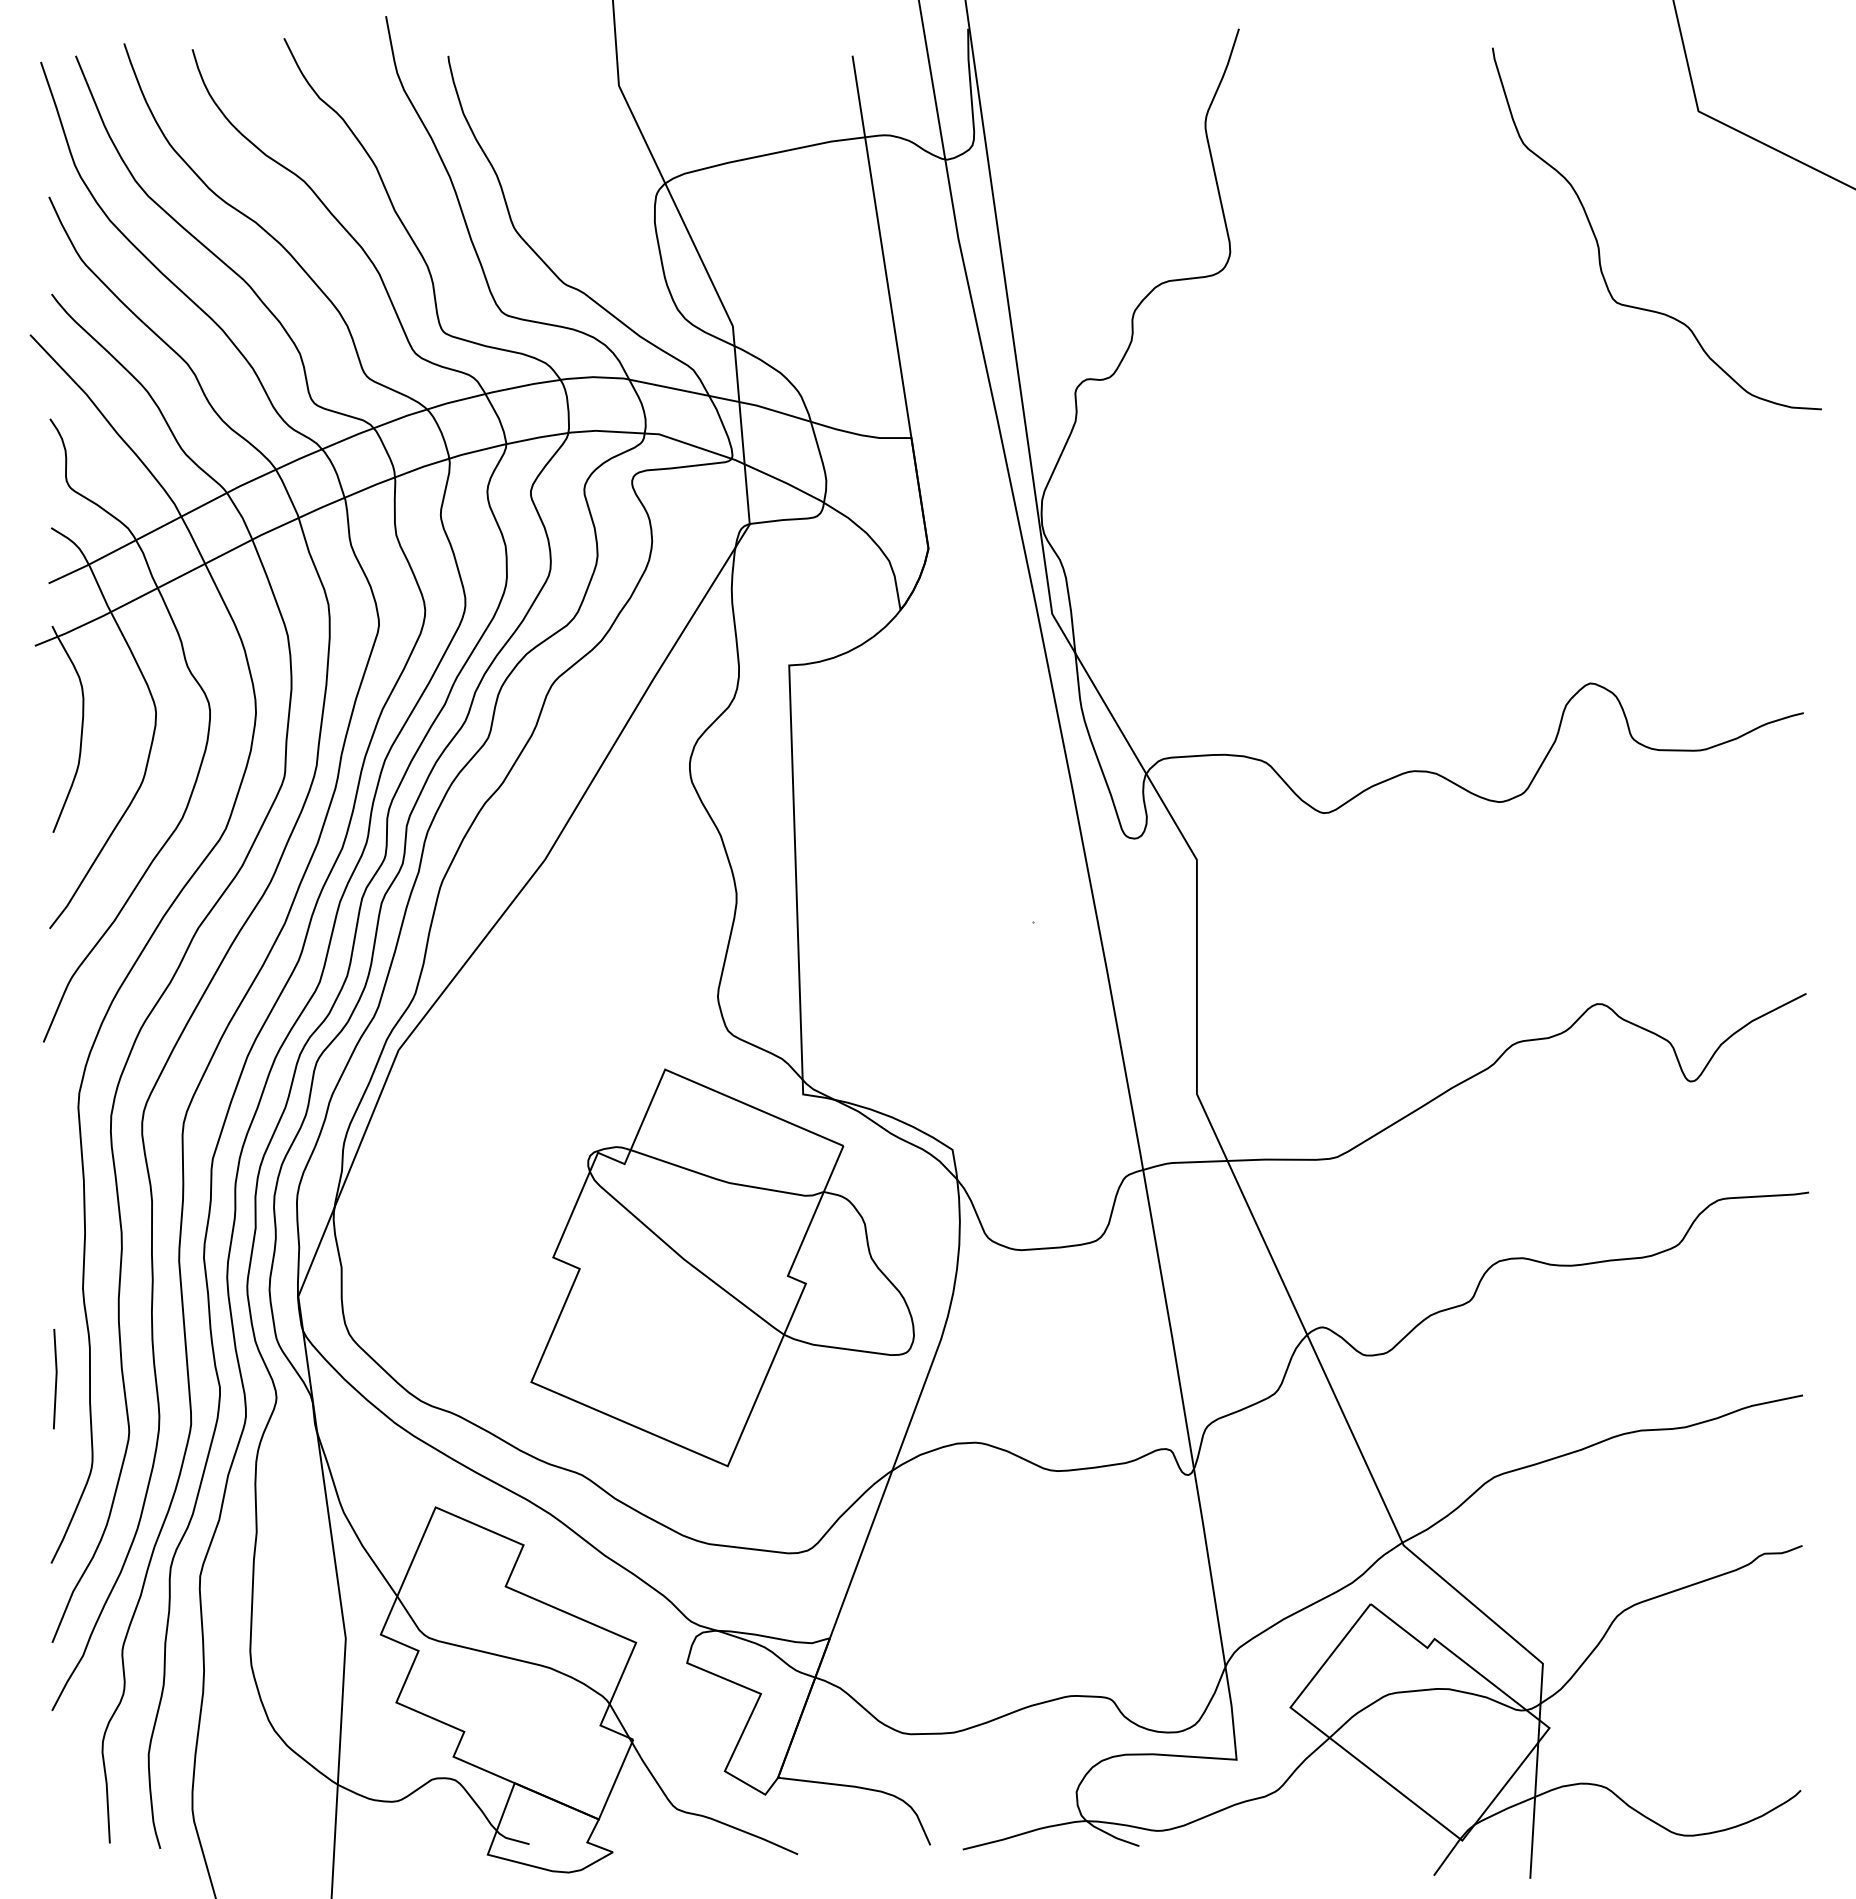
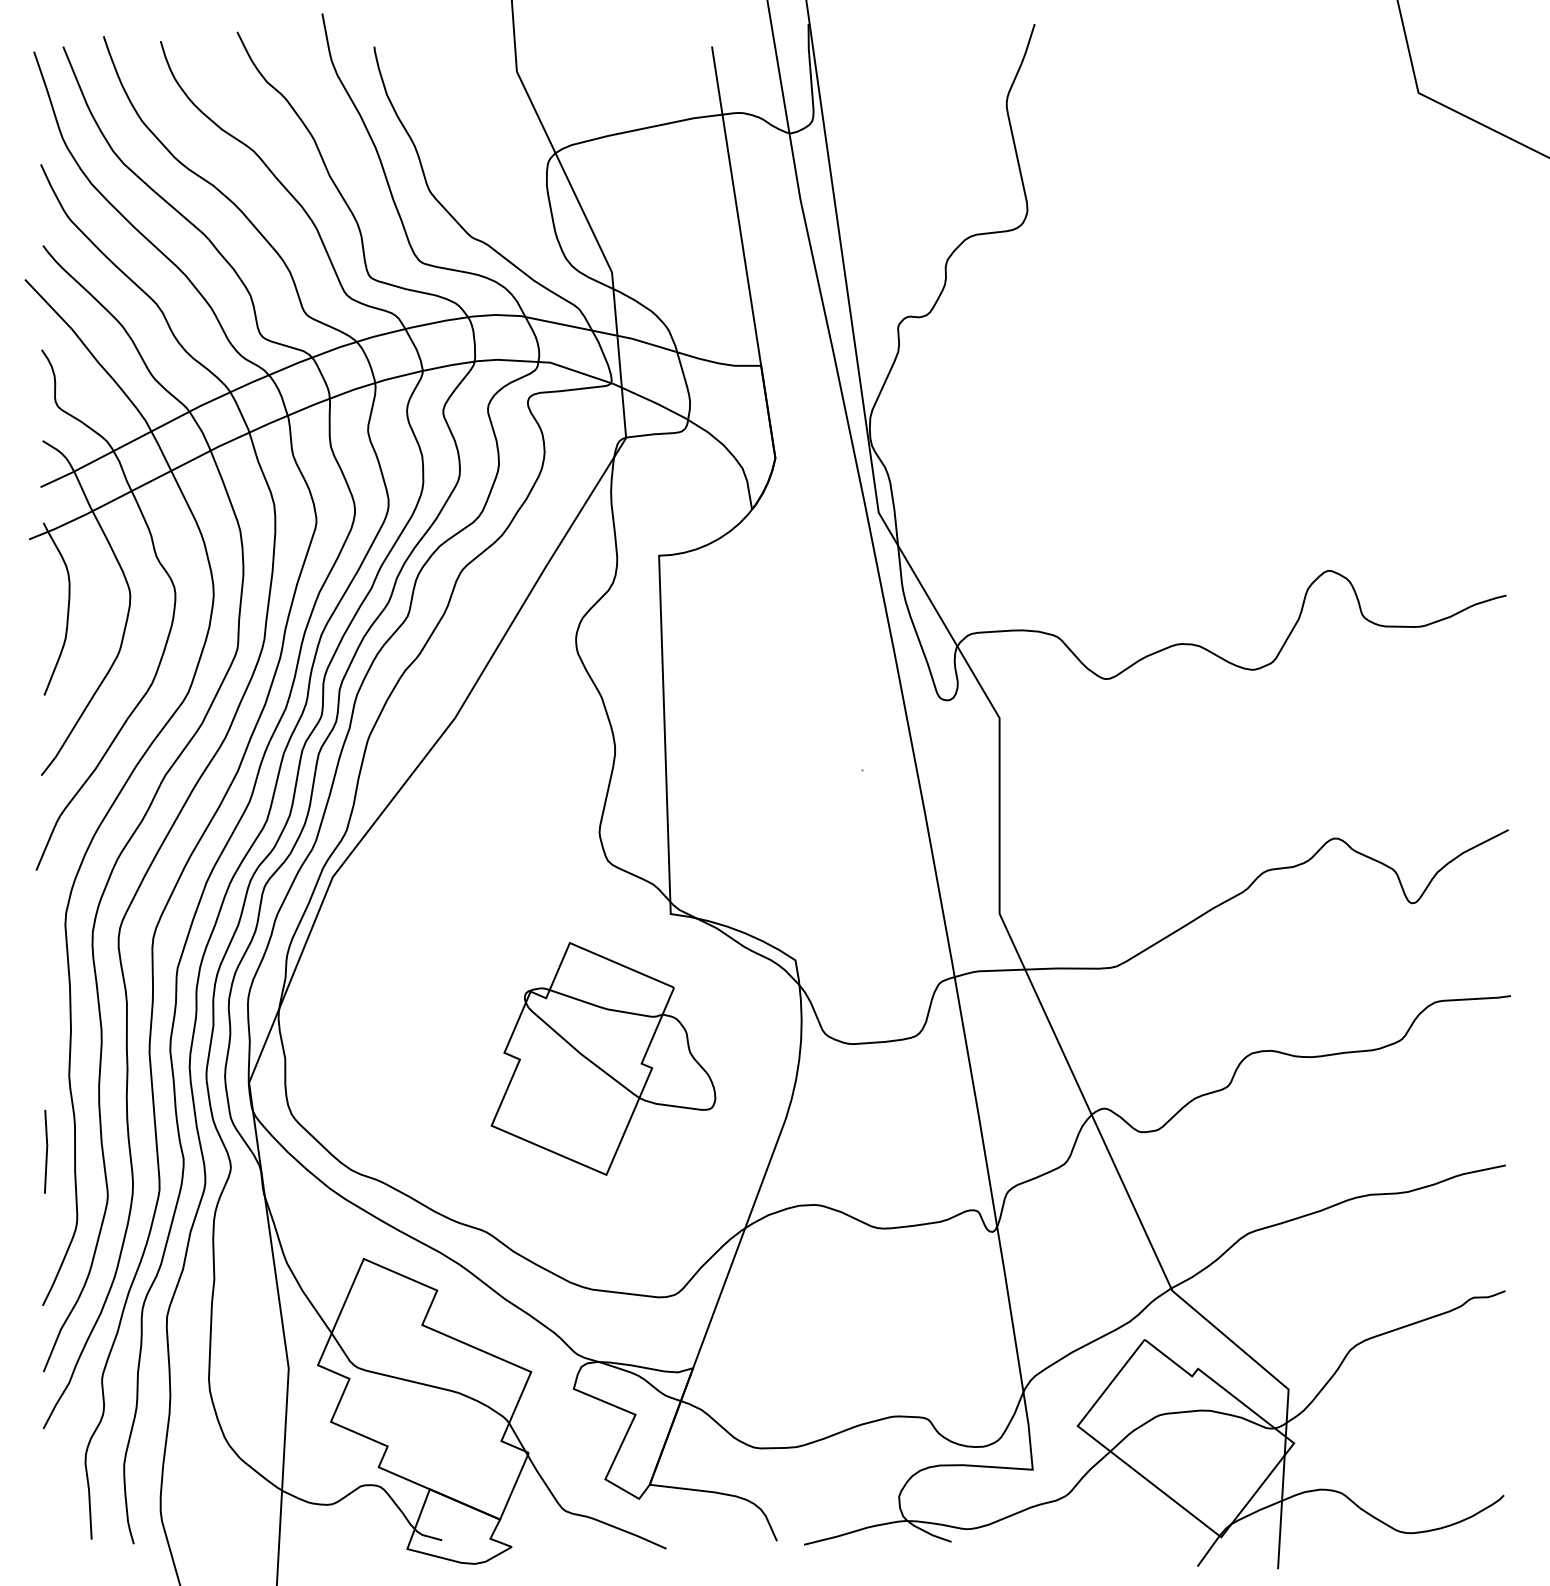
curve: (1599, 243) -> (1335, 203), removed
part: (722, 1267) -> (603, 1058), size x0.7

